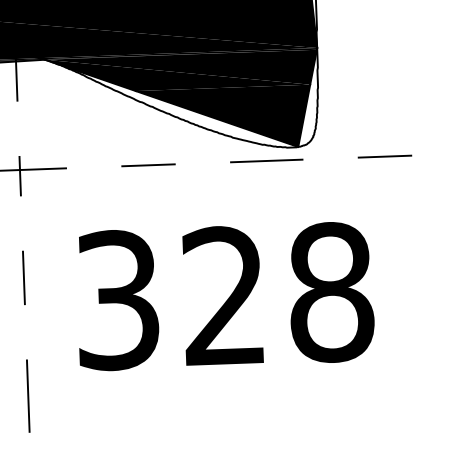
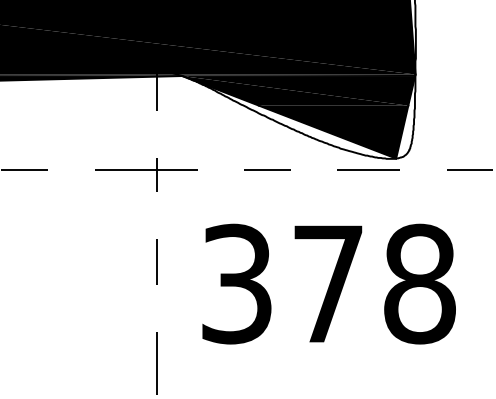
text: (223, 294) -> (327, 282), 328 -> 378

